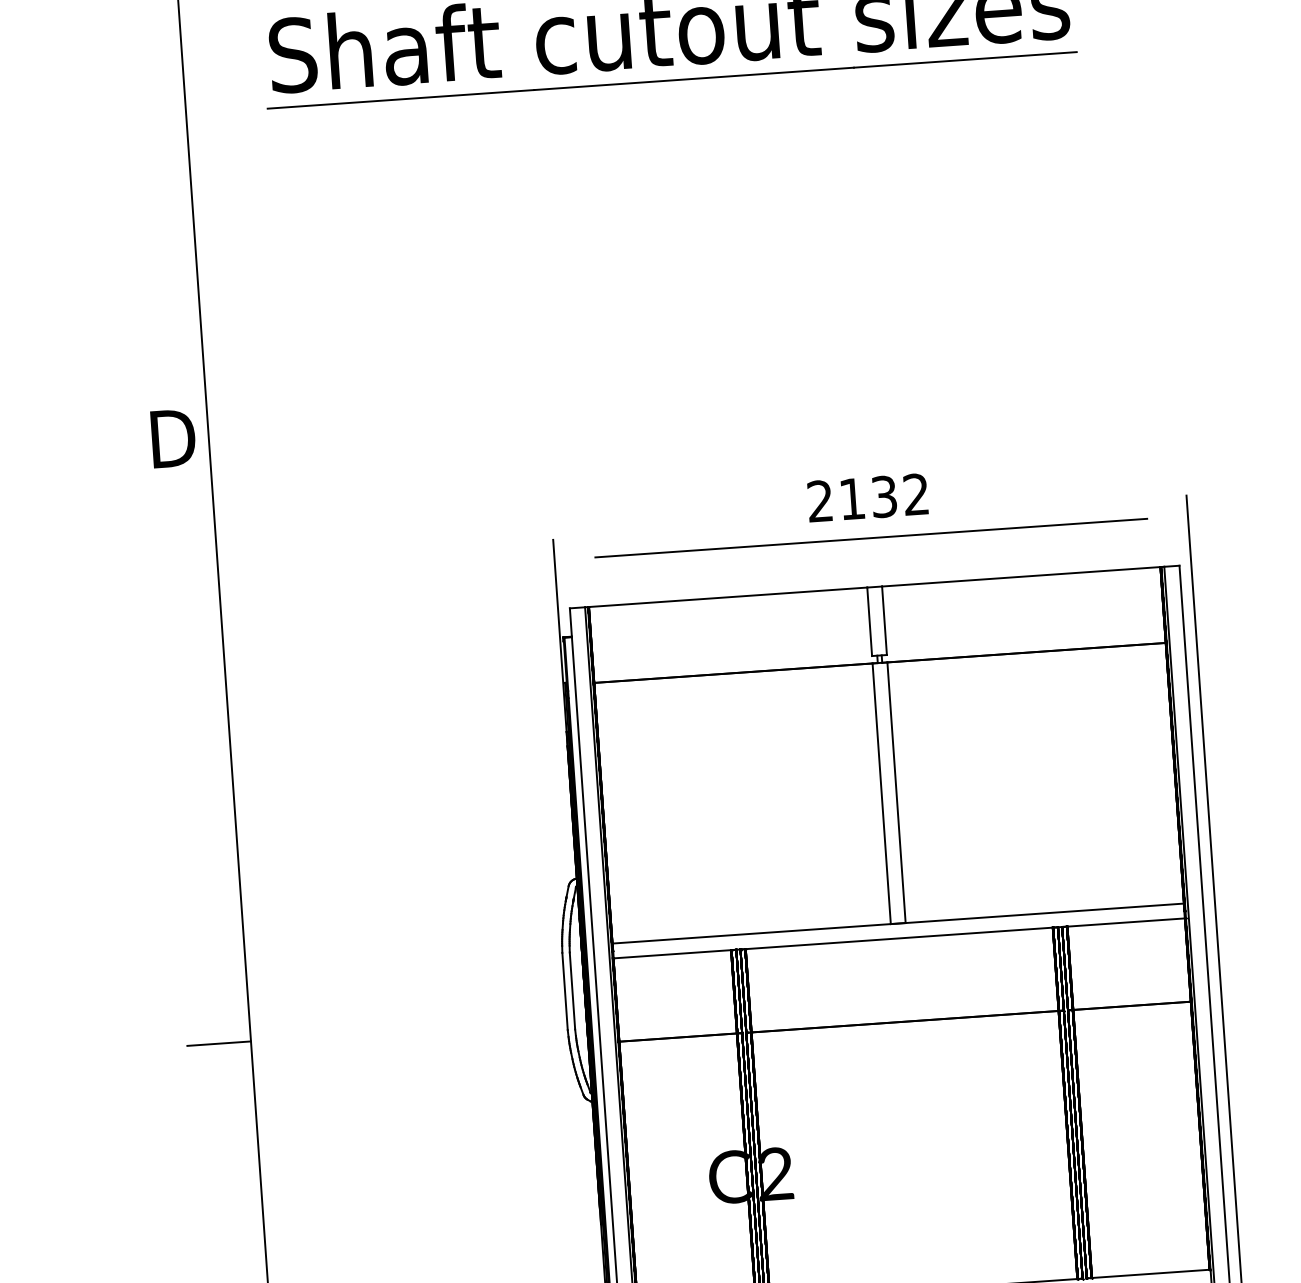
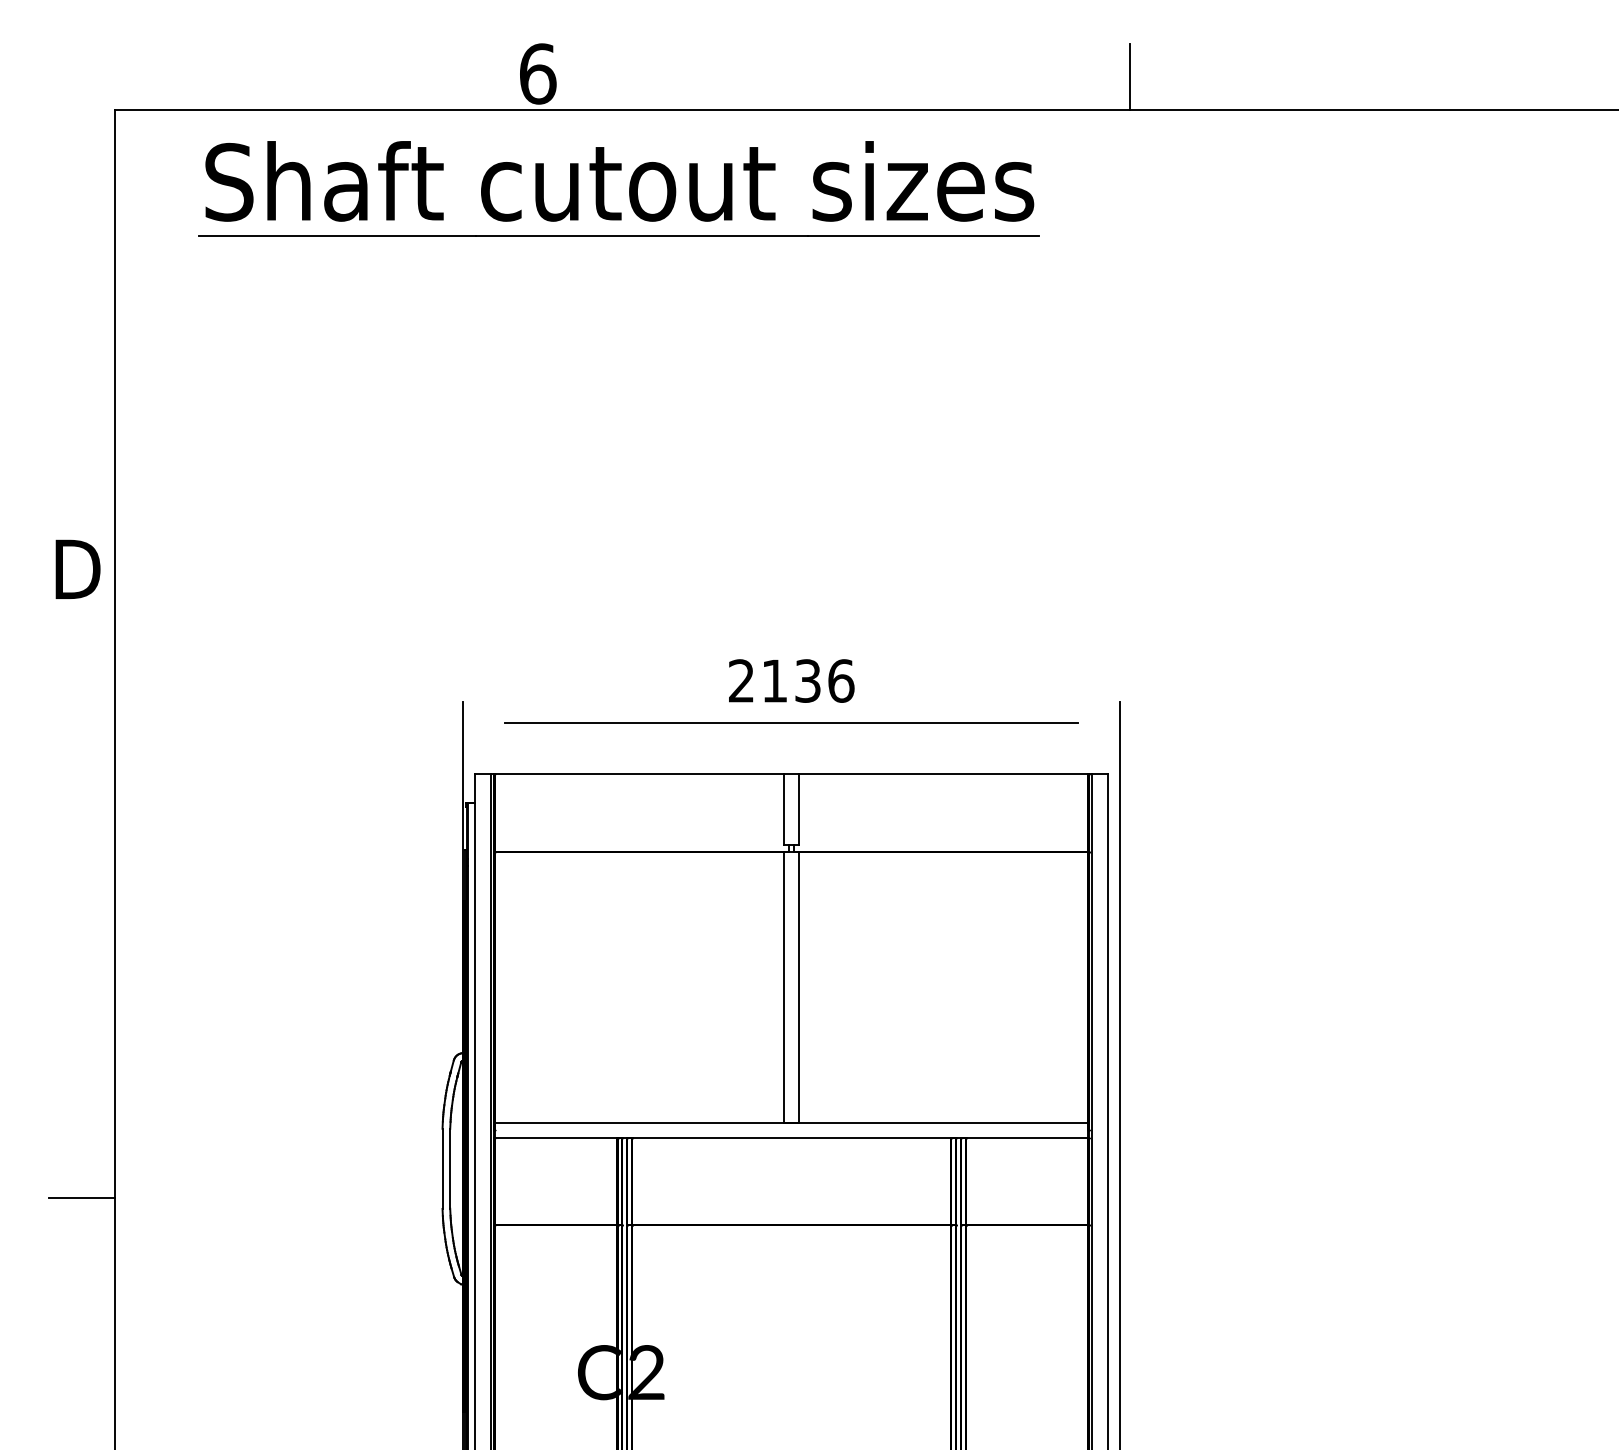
text: (916, 494) -> (841, 680), 2132 -> 2136

